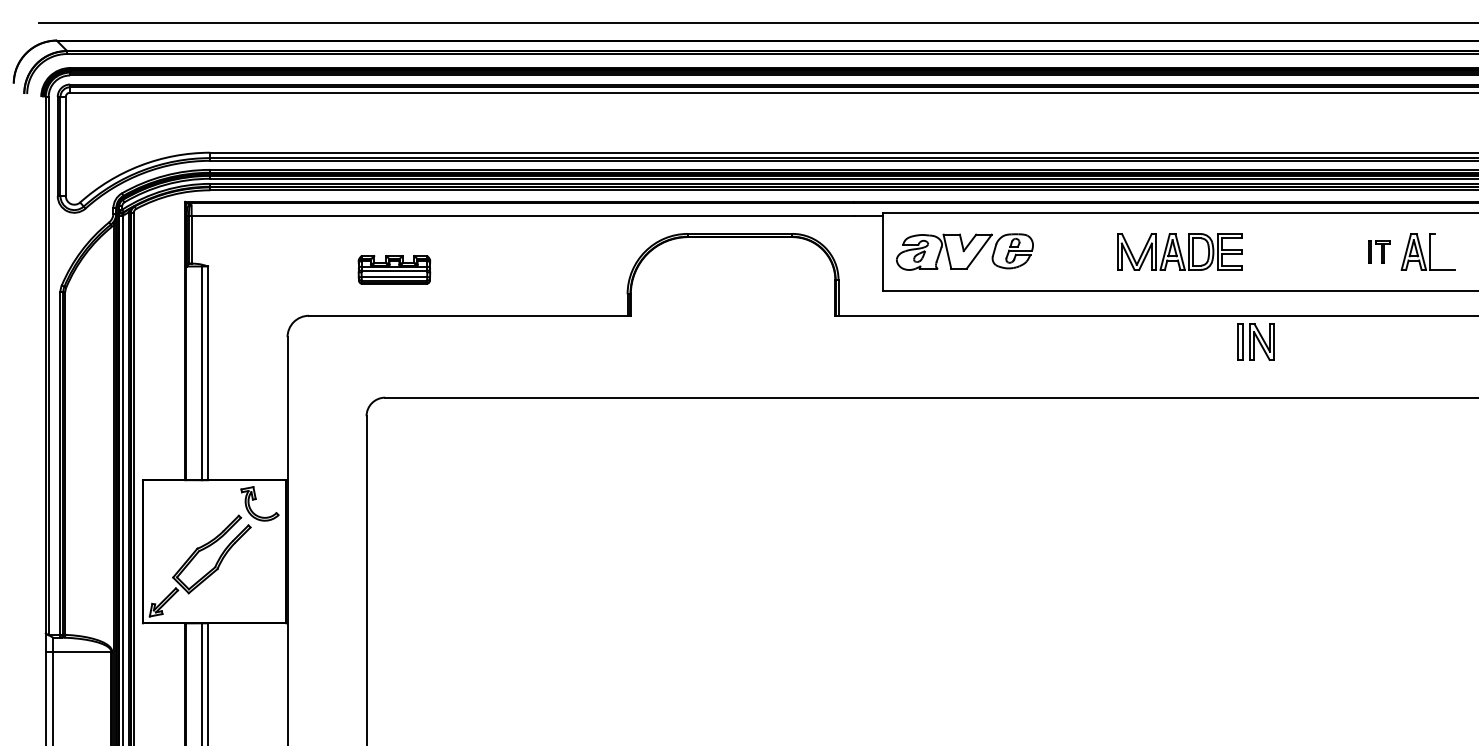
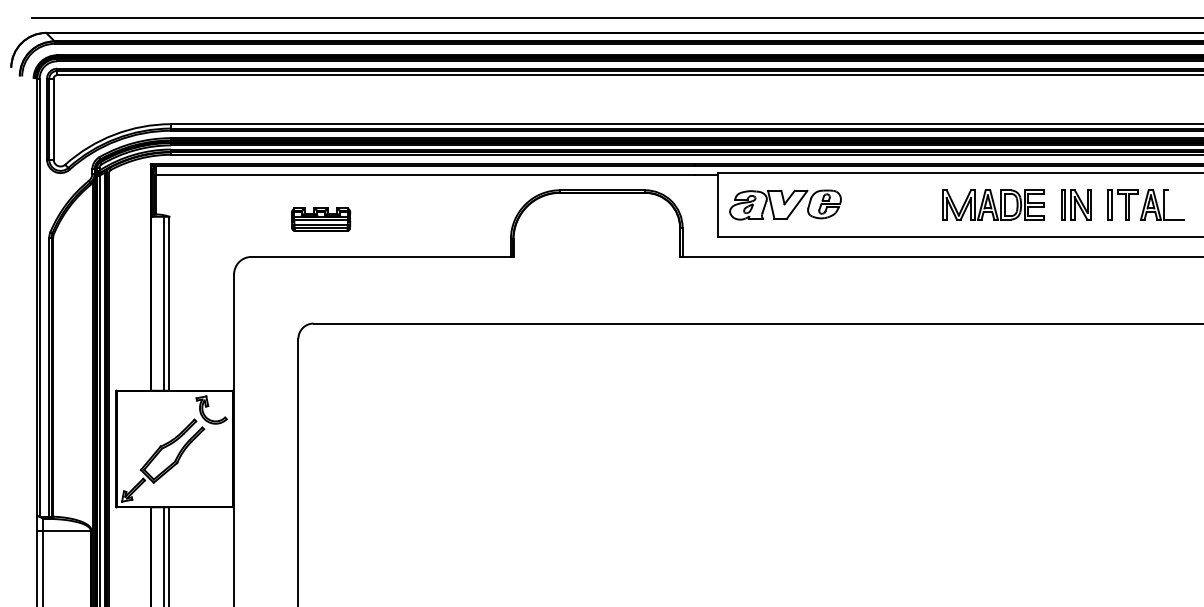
part: (1179, 251) -> (993, 204), moved
part: (1379, 251) -> (1122, 204), size x1.67
part: (1255, 341) -> (1075, 204), moved

